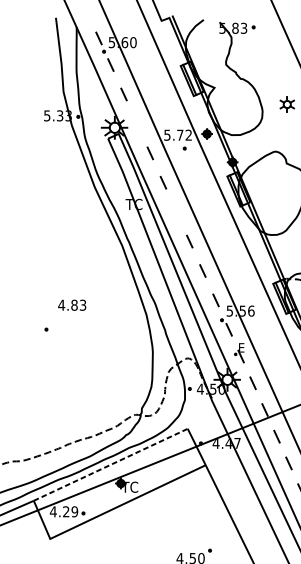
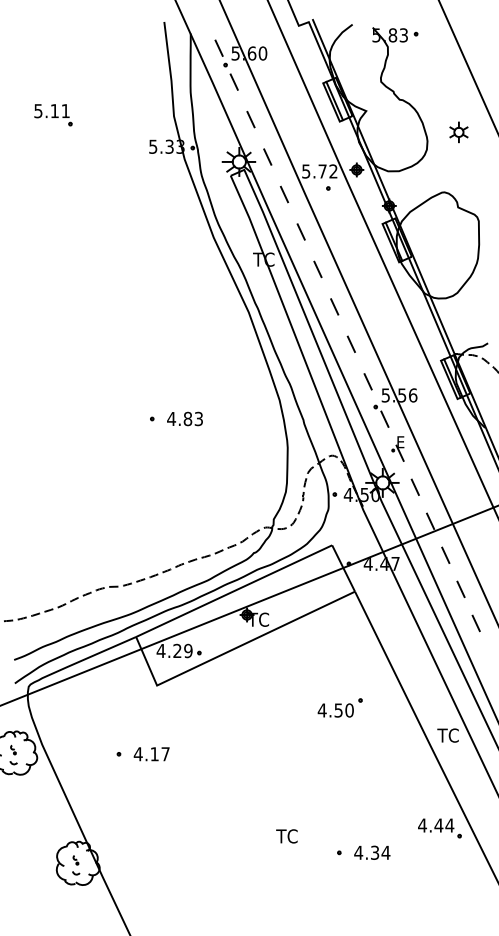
line: (136, 123) -> (267, 156), added
line: (176, 212) -> (317, 269), added
text: (71, 304) -> (184, 418), moved
line: (111, 464) -> (234, 590), dashed -> solid

